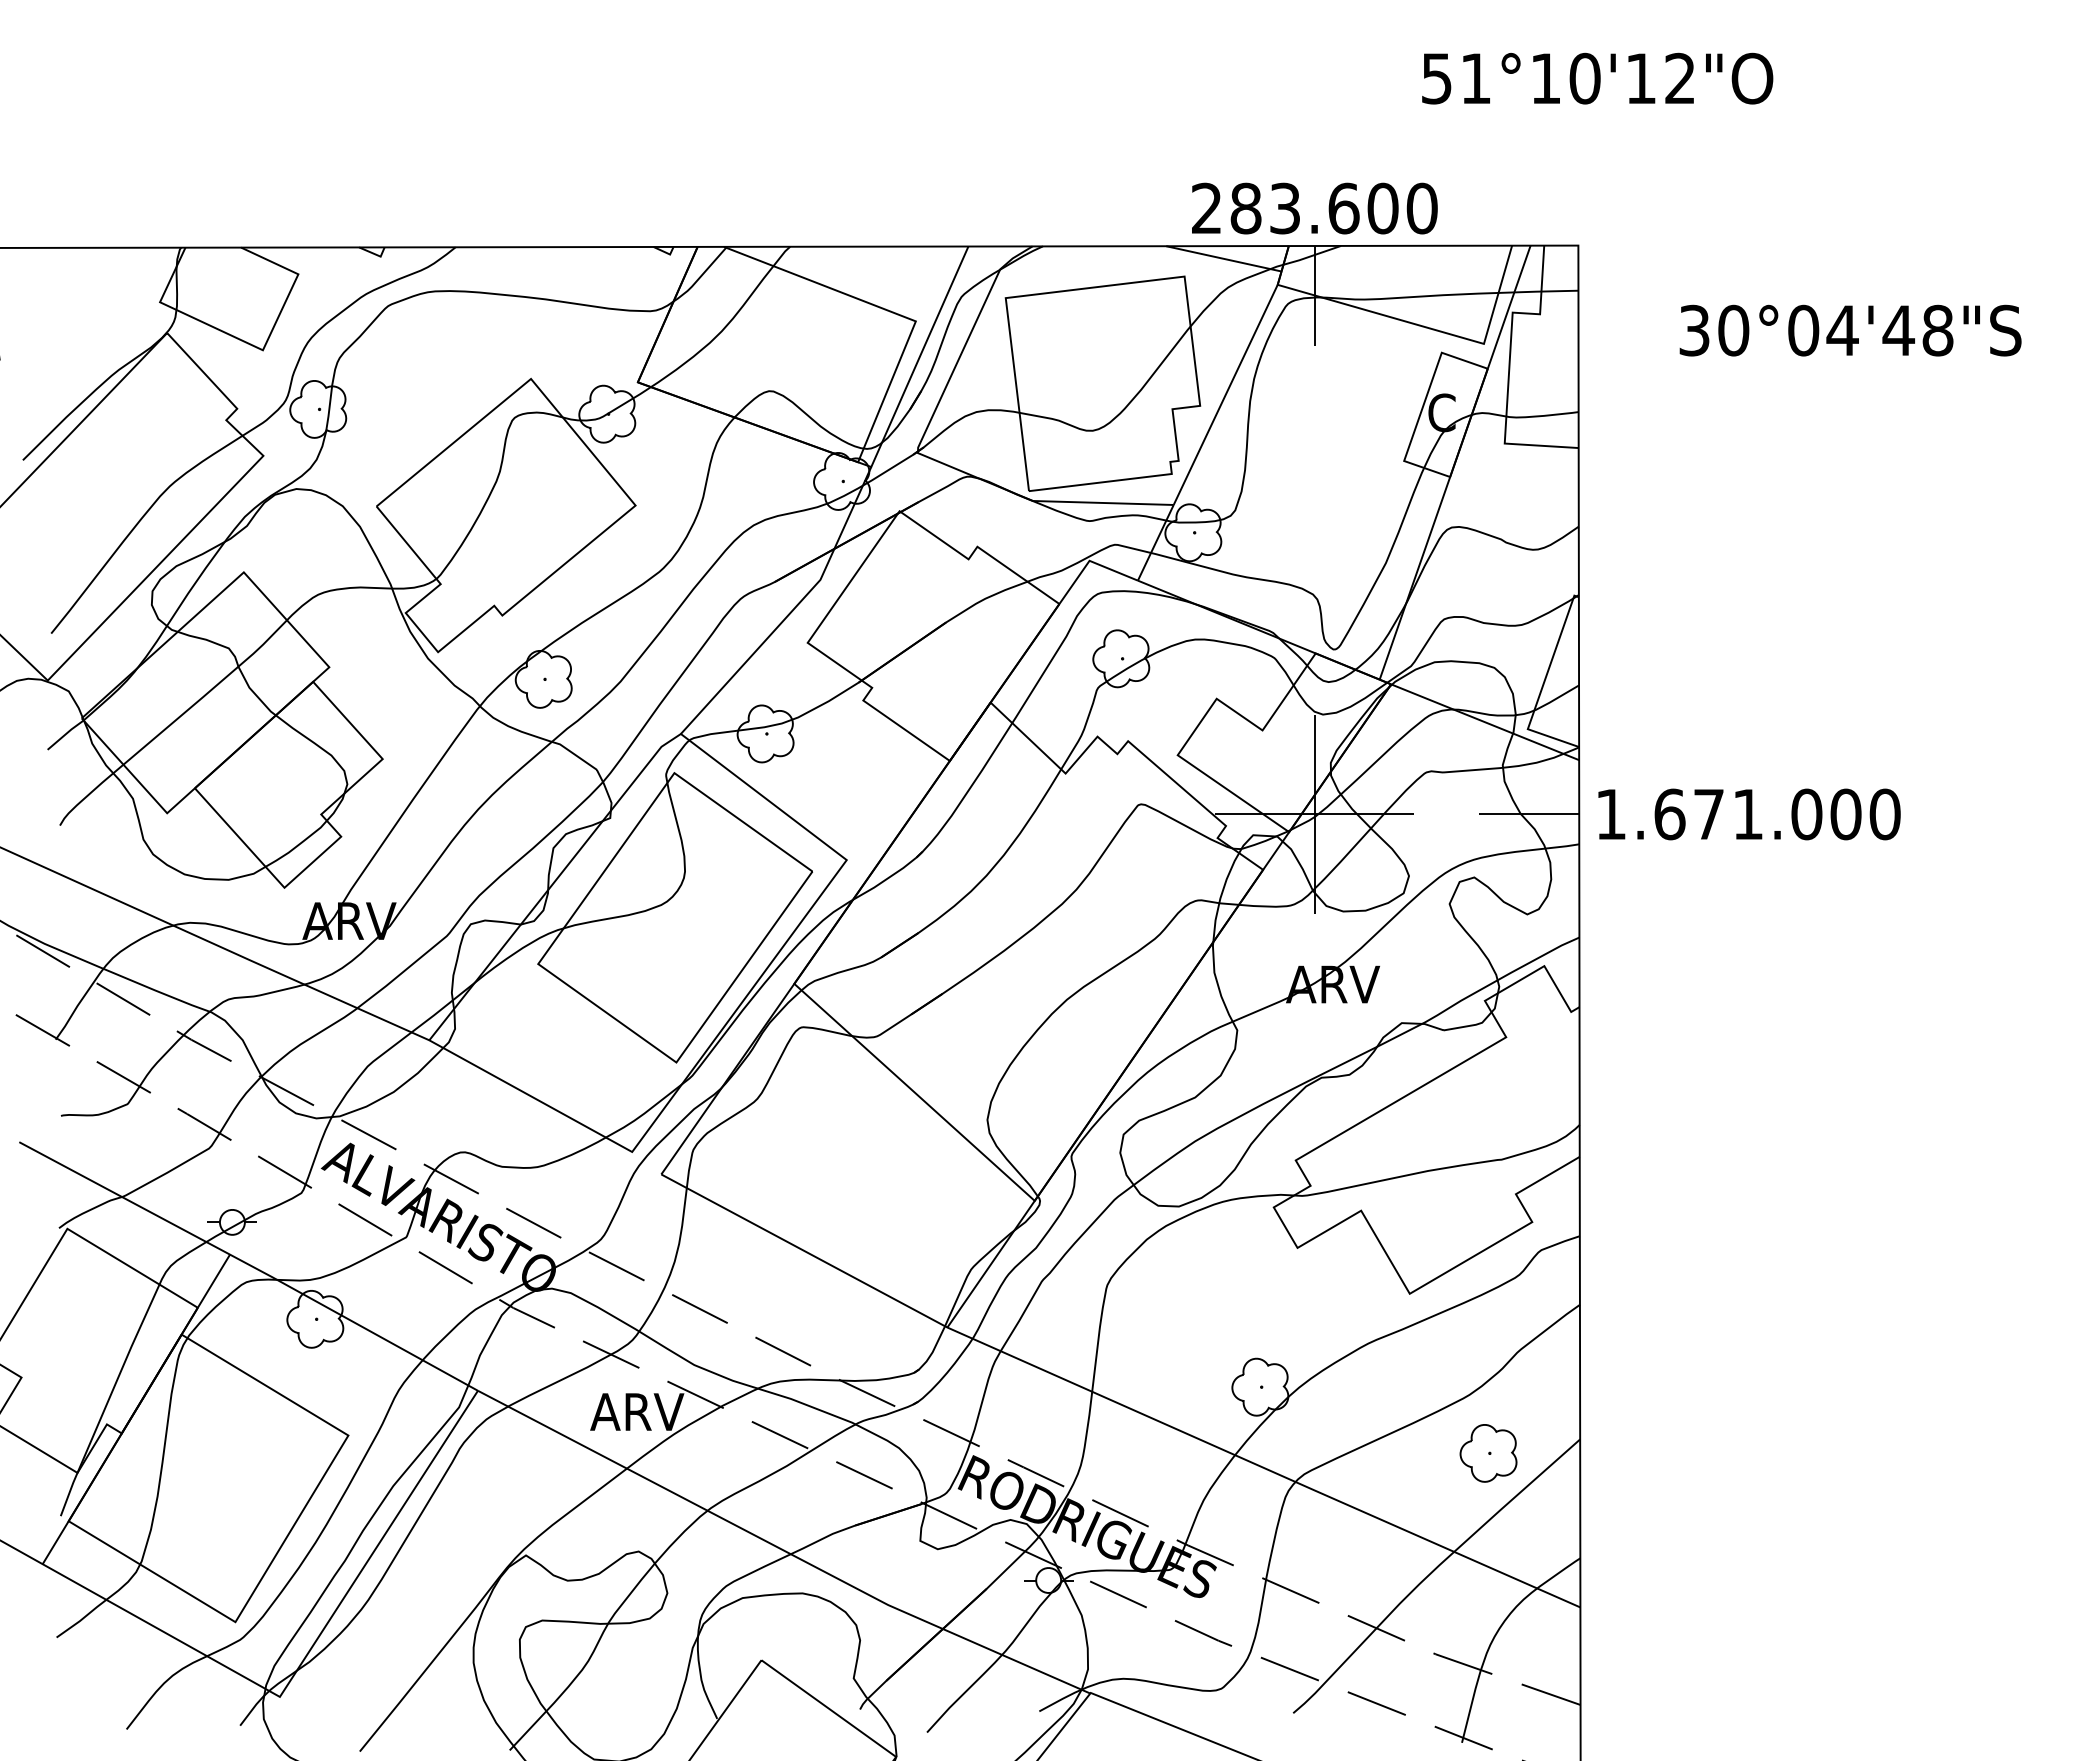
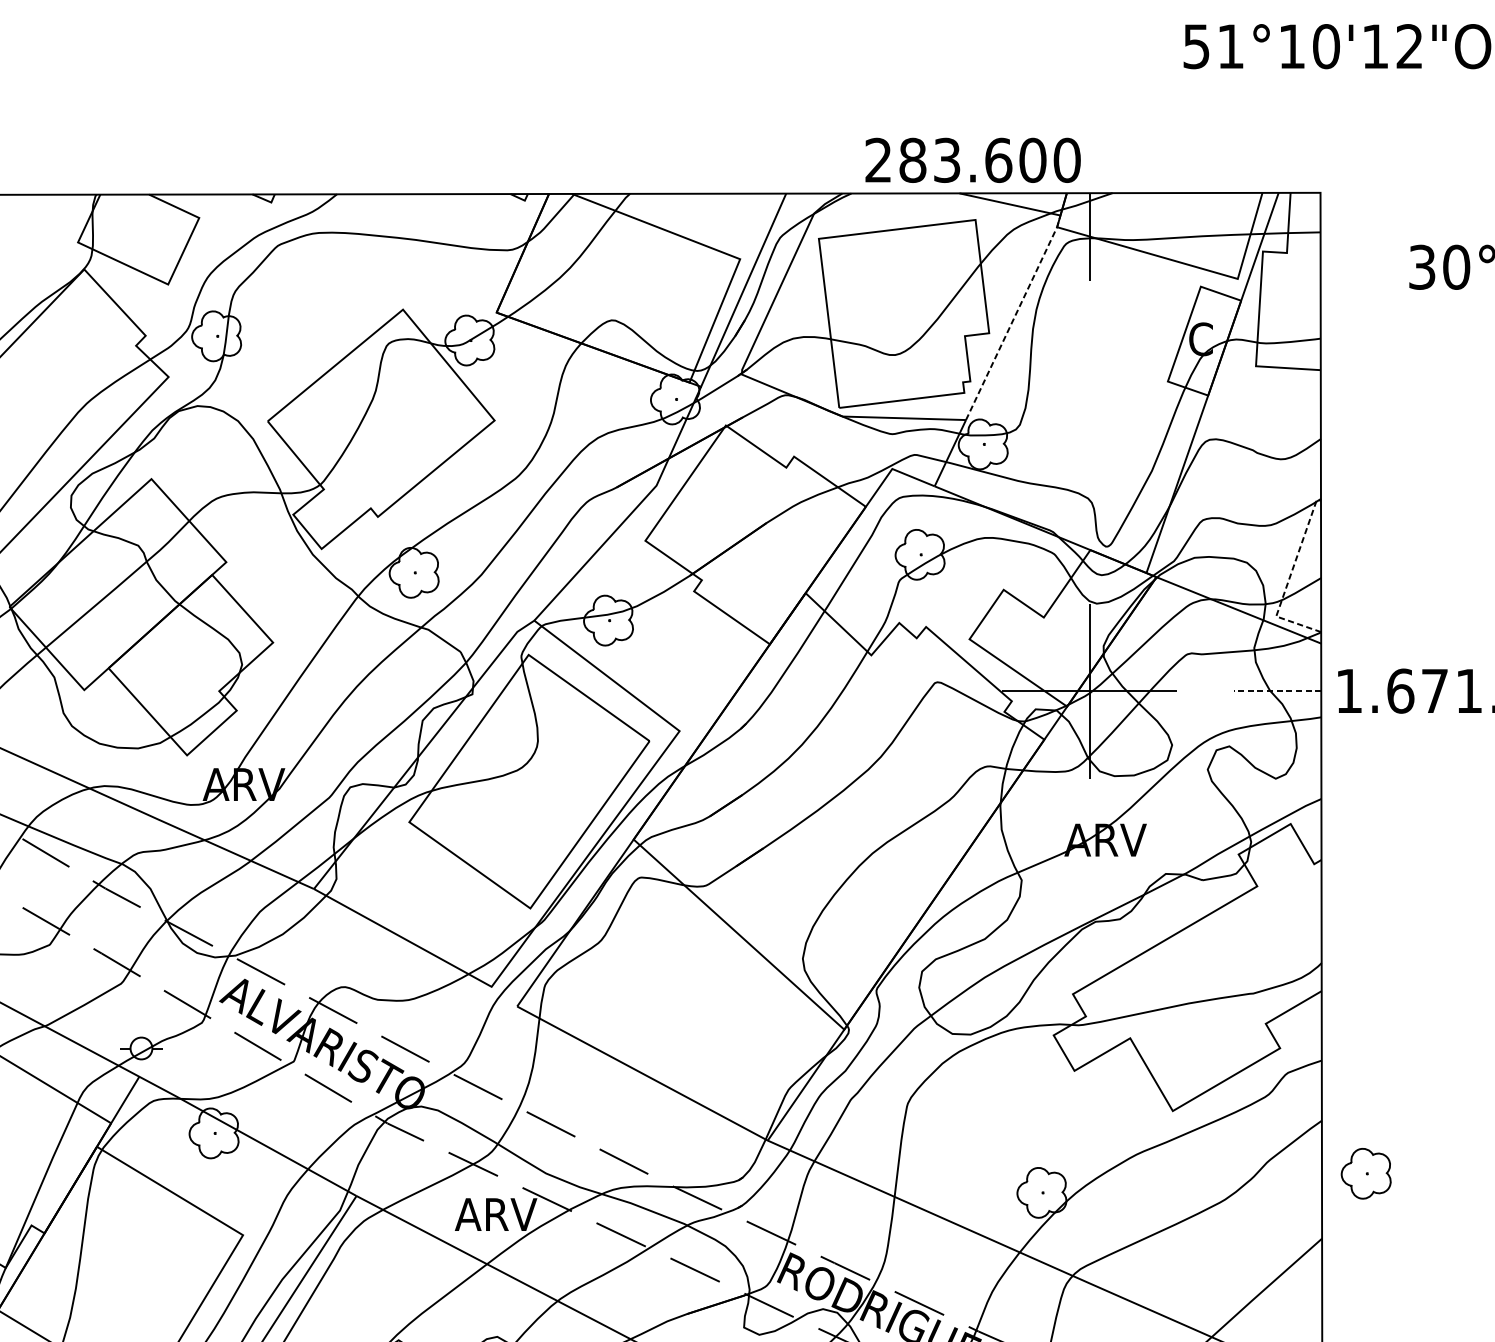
text: (1314, 208) -> (972, 160), moved
line: (1229, 387) -> (1014, 317), solid -> dashed
line: (1542, 685) -> (1289, 578), solid -> dashed
line: (1529, 814) -> (1277, 691), solid -> dashed
part: (1488, 1453) -> (1366, 1173), moved

